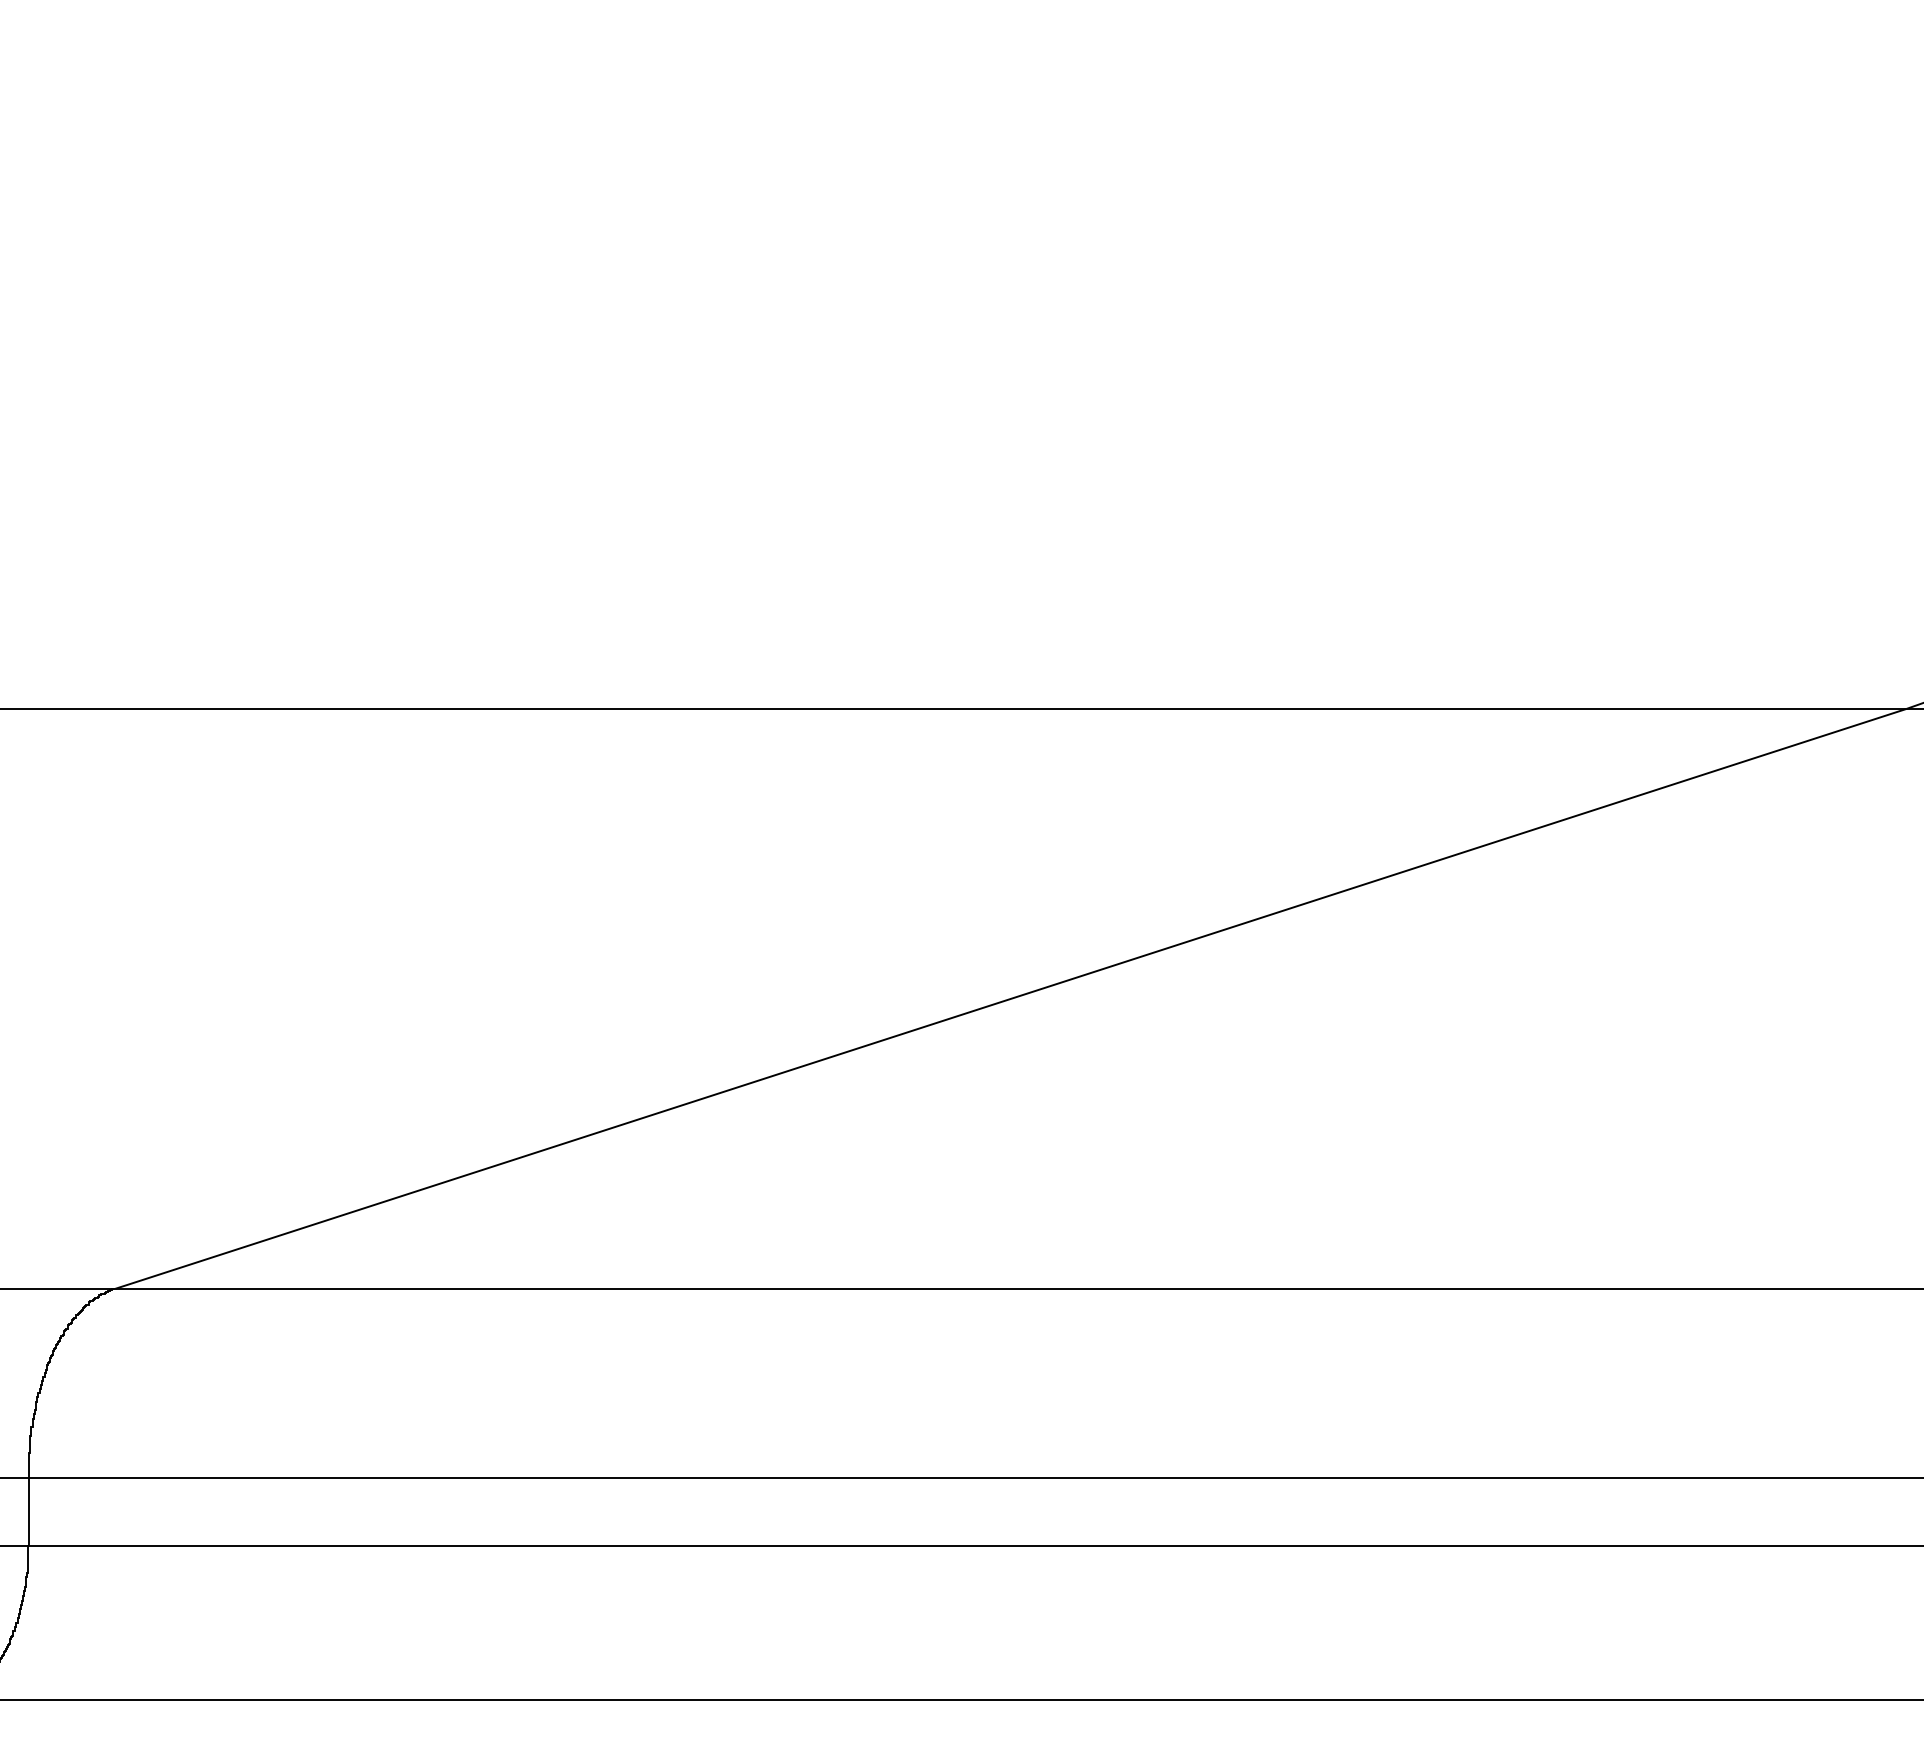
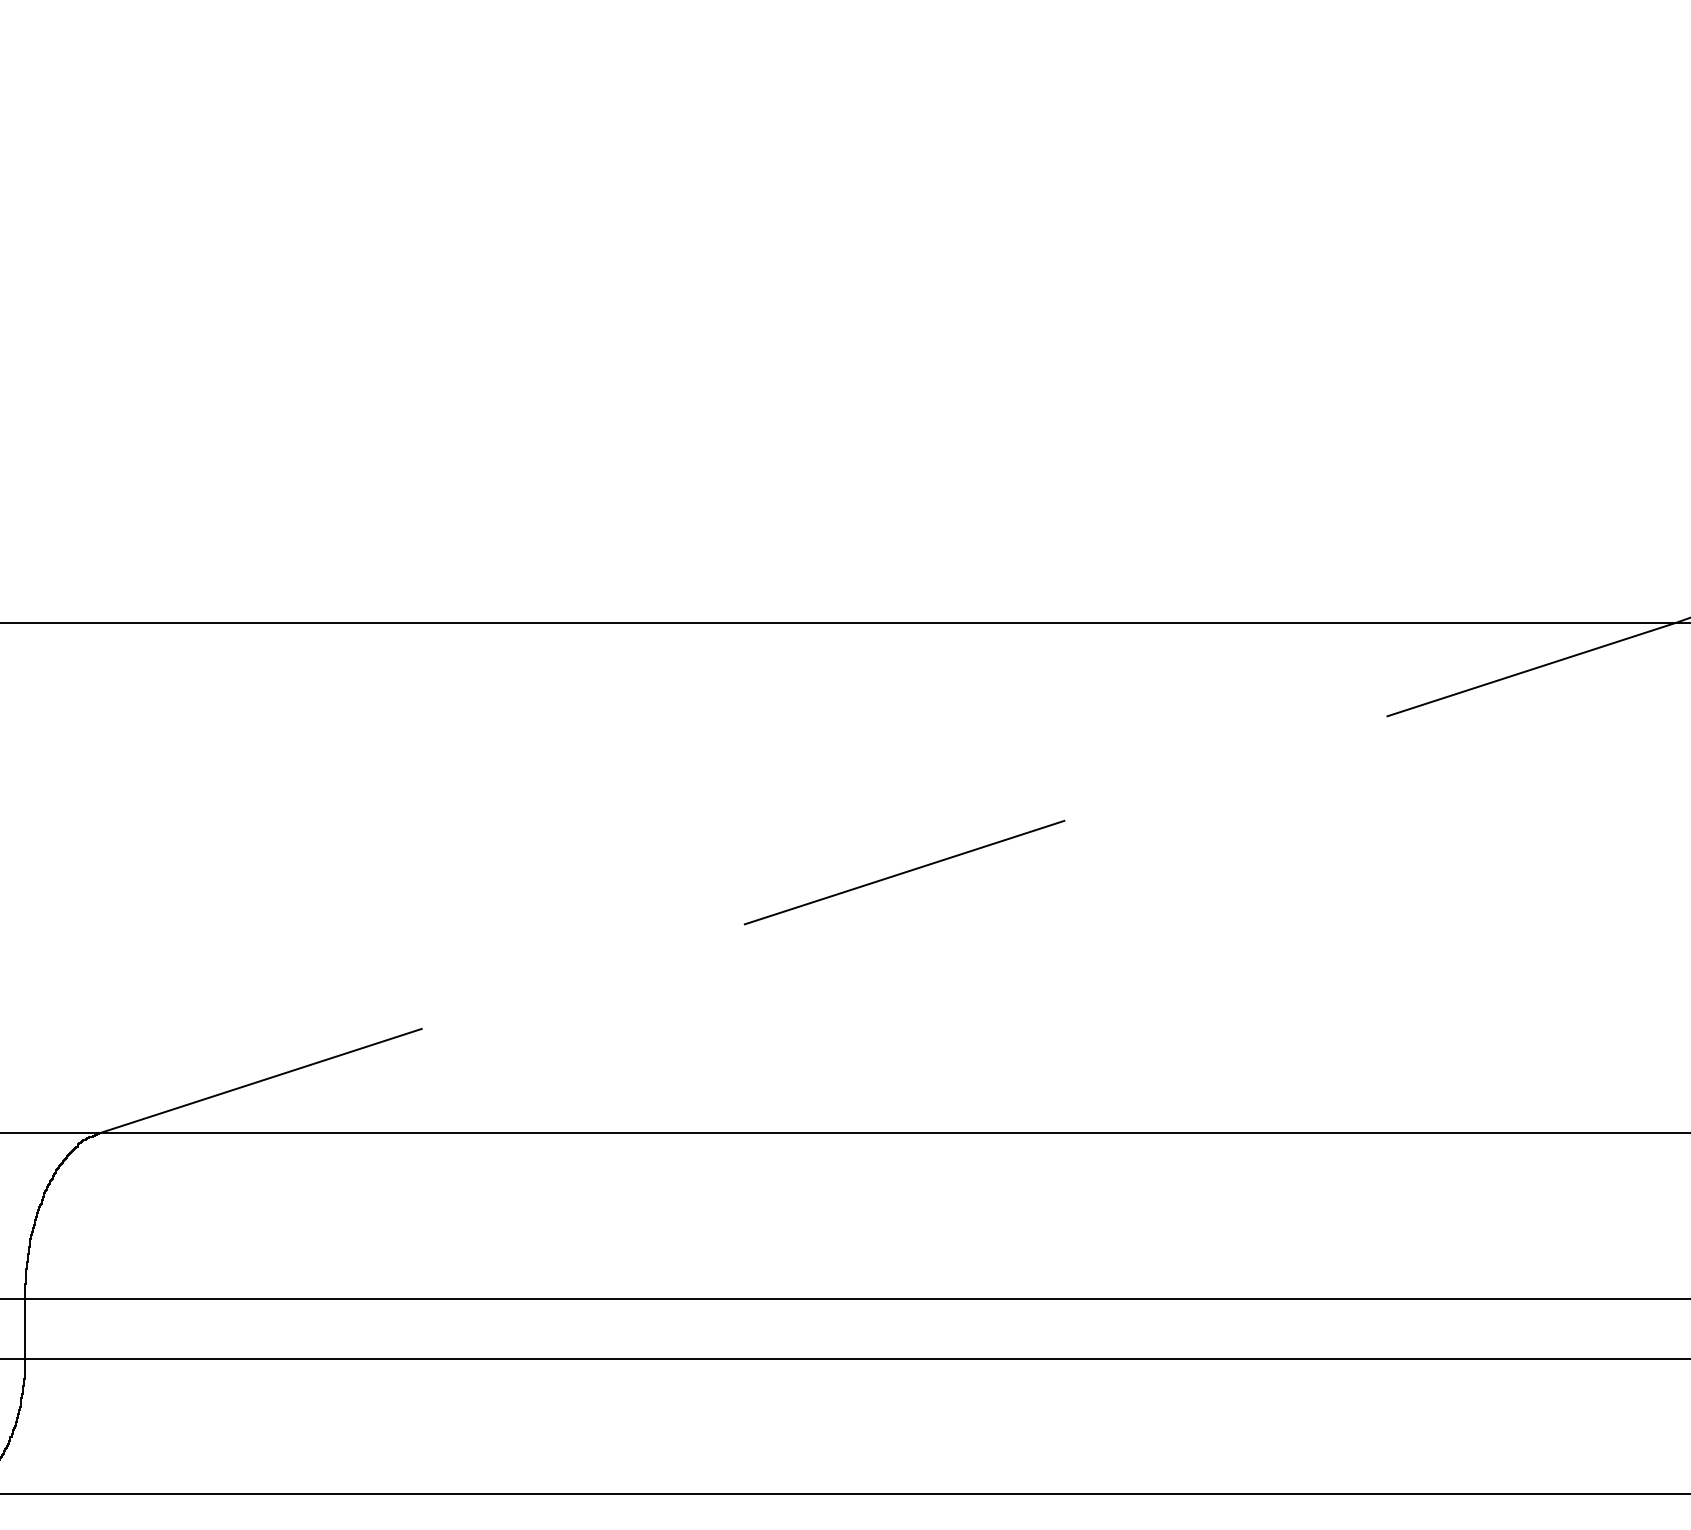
line: (1011, 998) -> (889, 877), solid -> dashed

